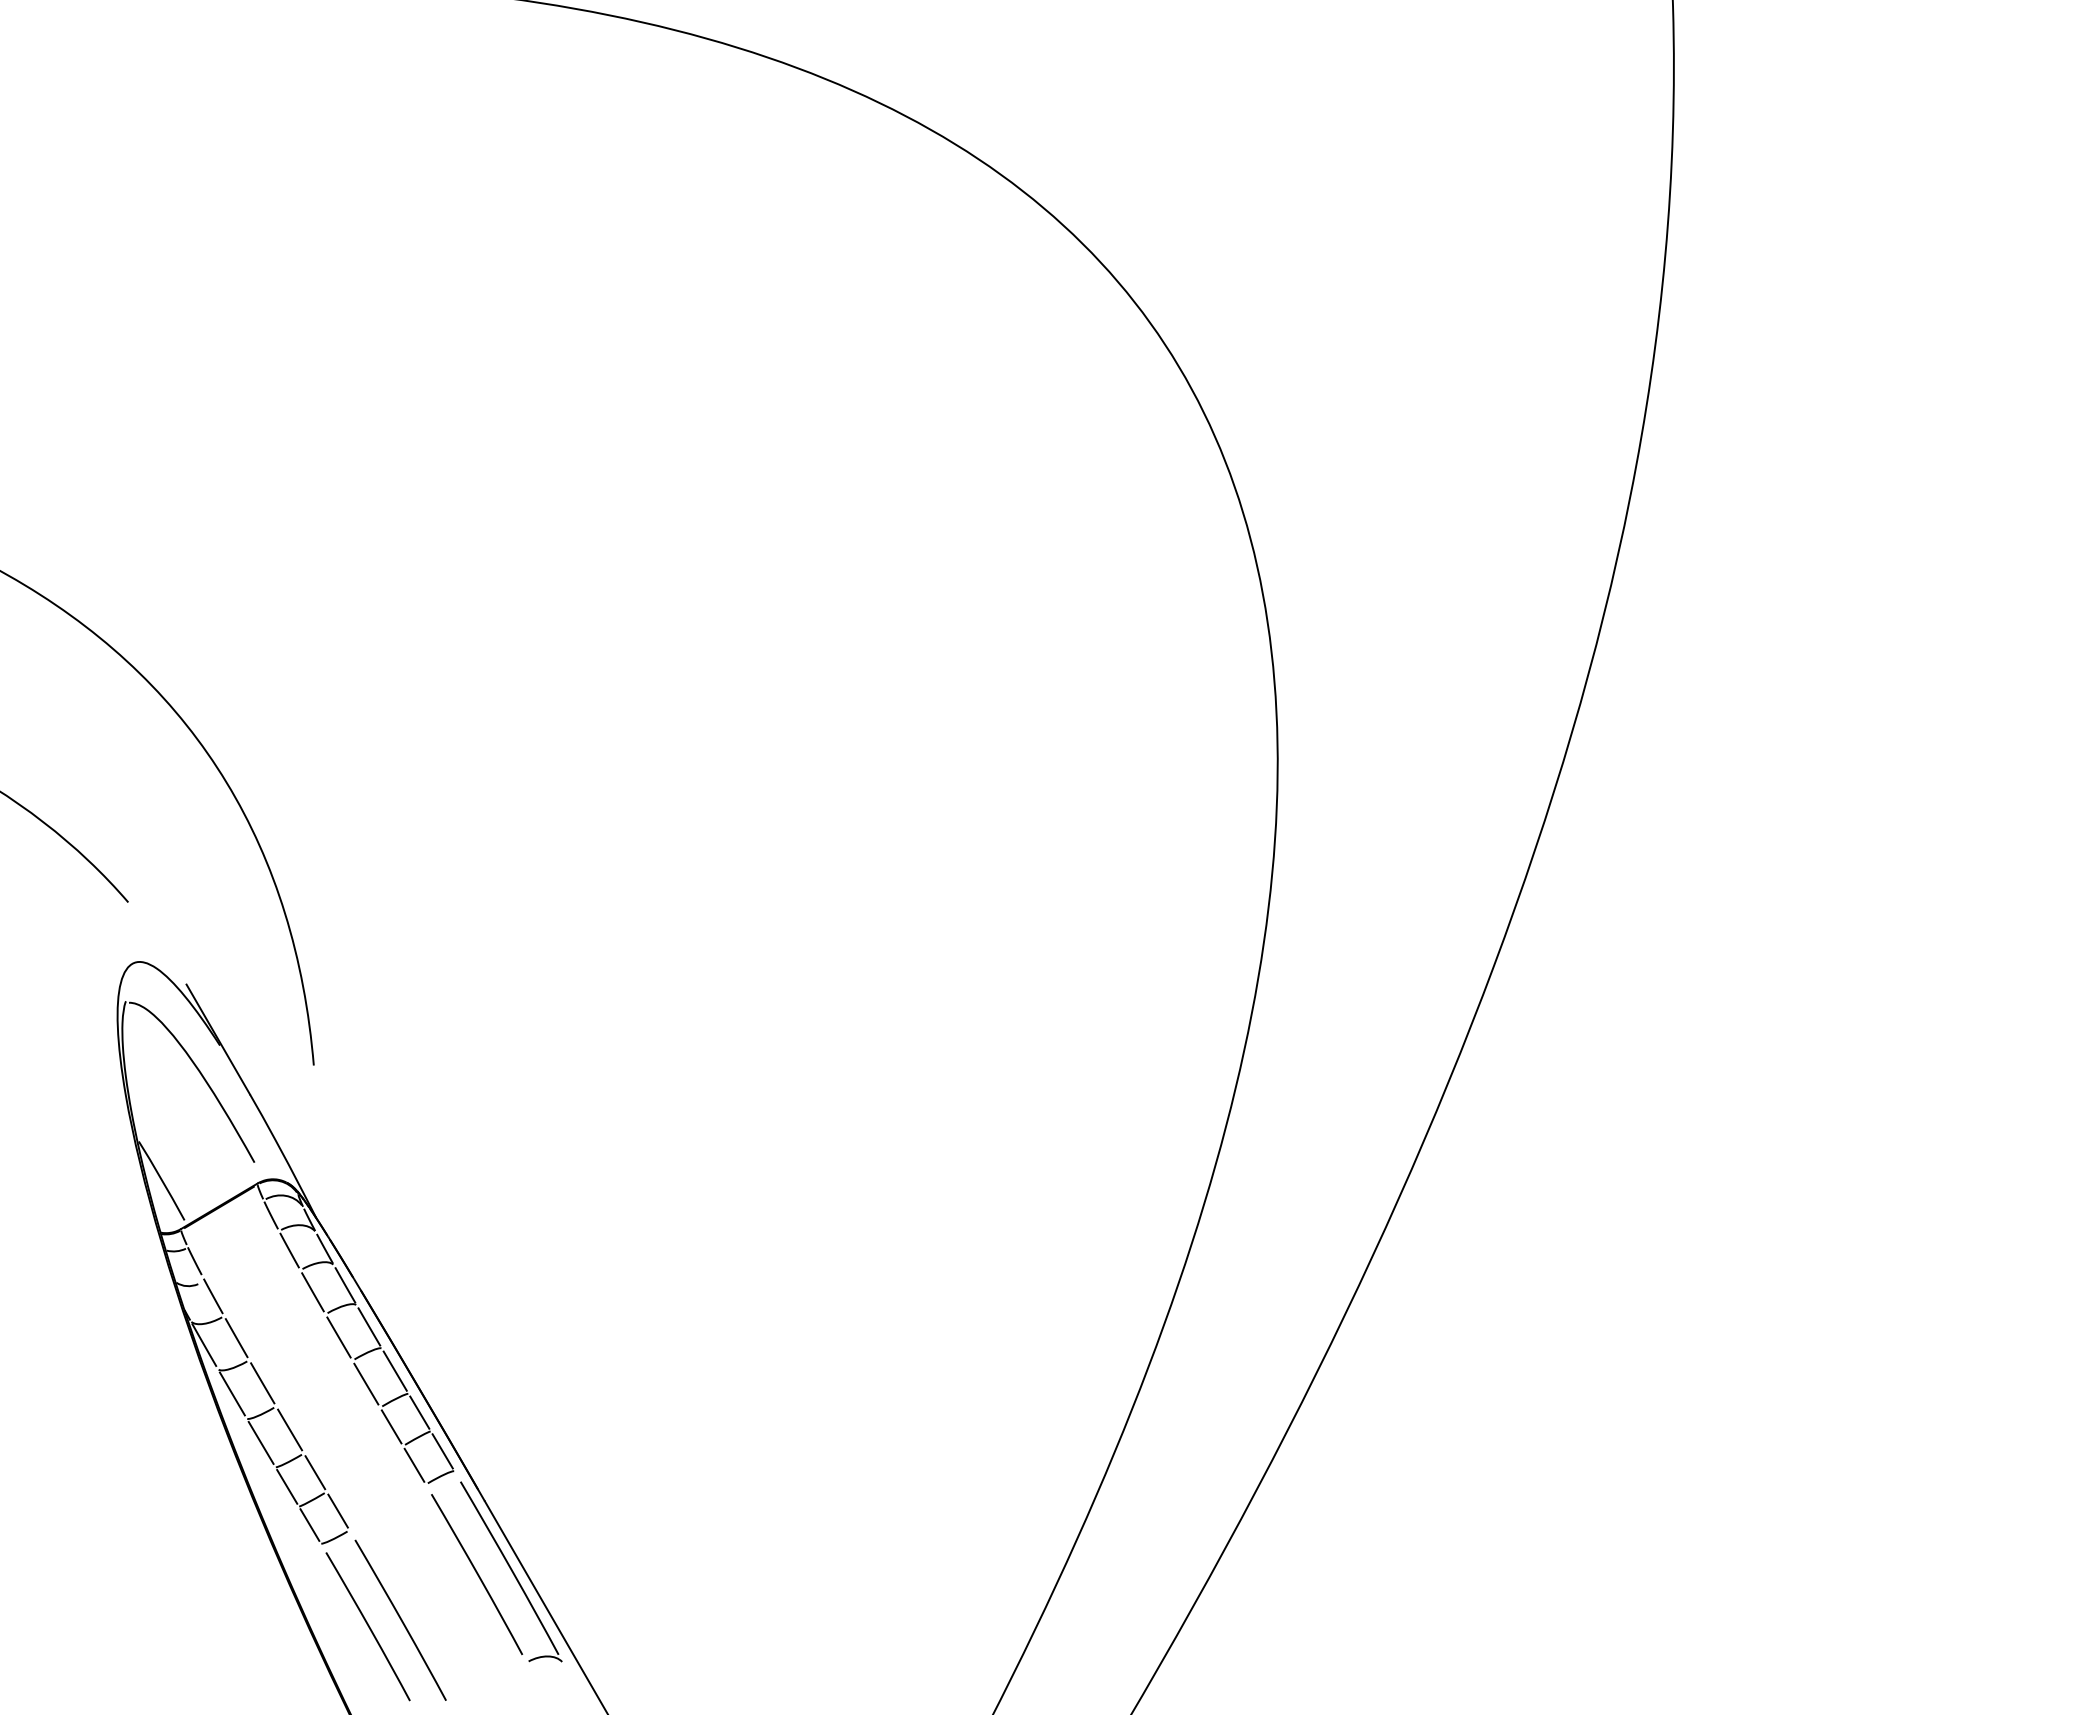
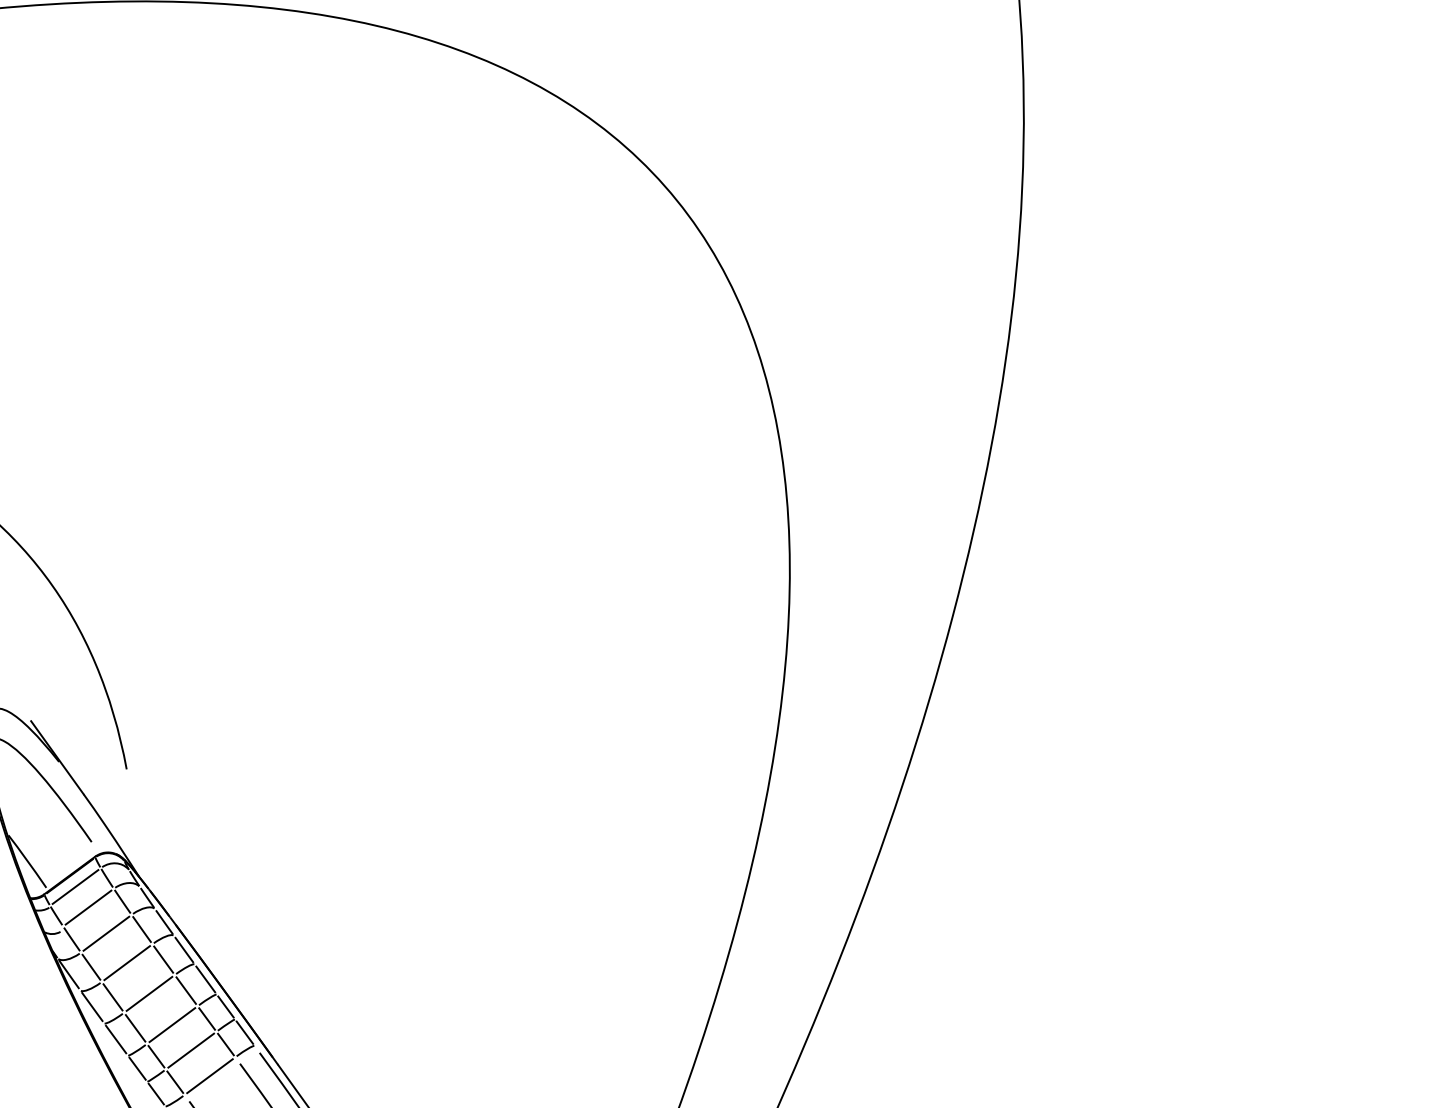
line: (225, 1222) -> (75, 886), added
line: (240, 1253) -> (88, 907), added
line: (262, 1292) -> (106, 933), added
line: (287, 1336) -> (127, 962), added
line: (314, 1383) -> (149, 993), added
line: (341, 1430) -> (171, 1025), added
line: (364, 1468) -> (190, 1050), added
line: (387, 1507) -> (209, 1076), added

